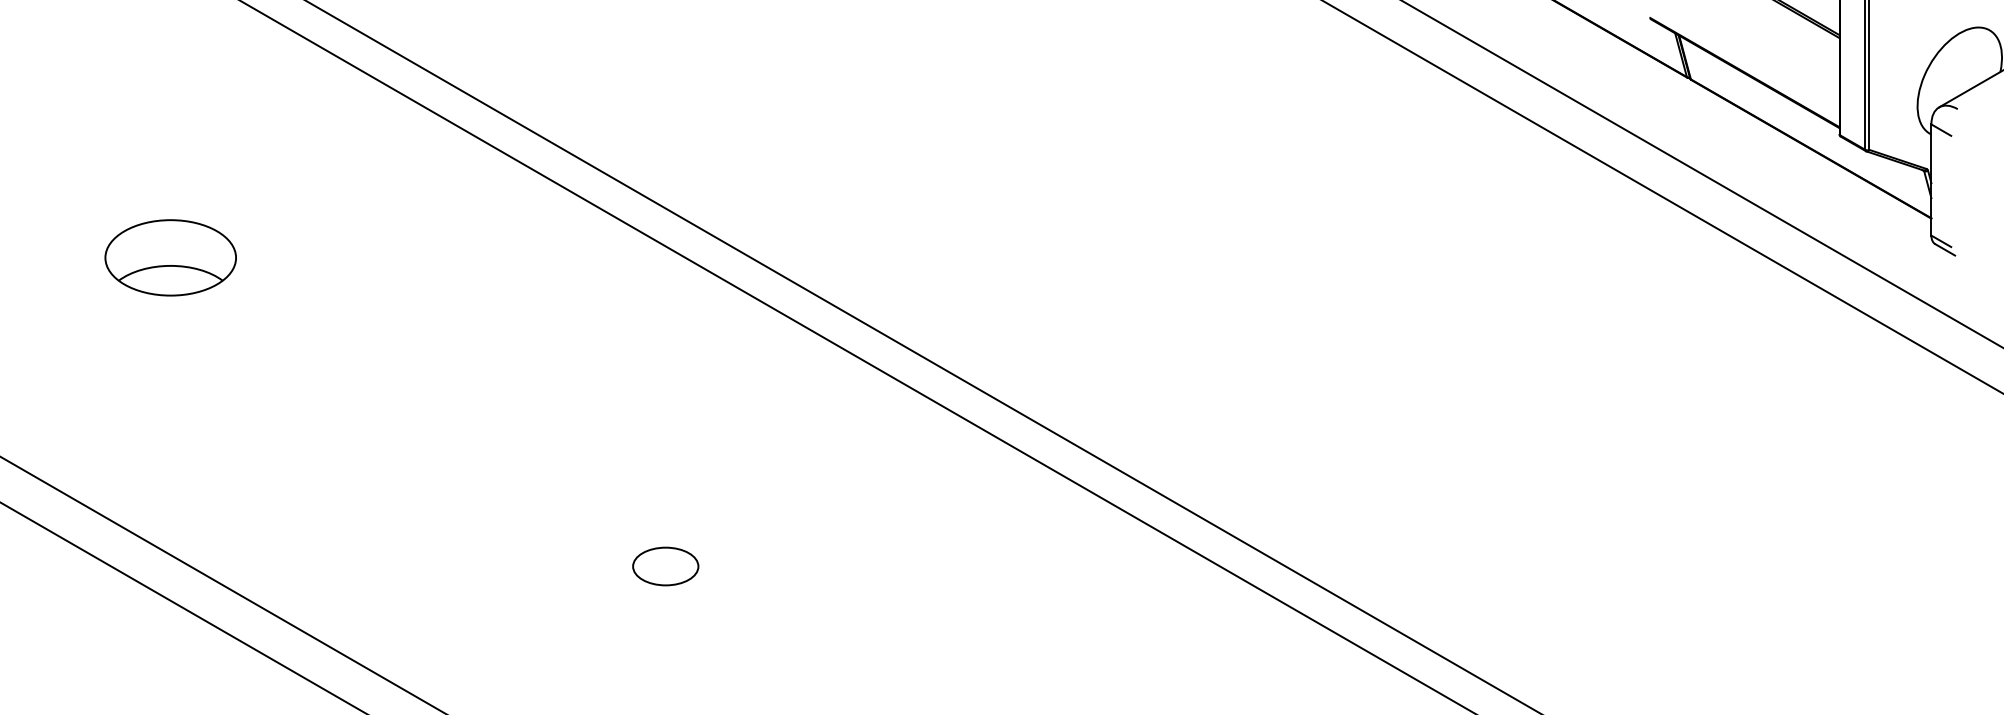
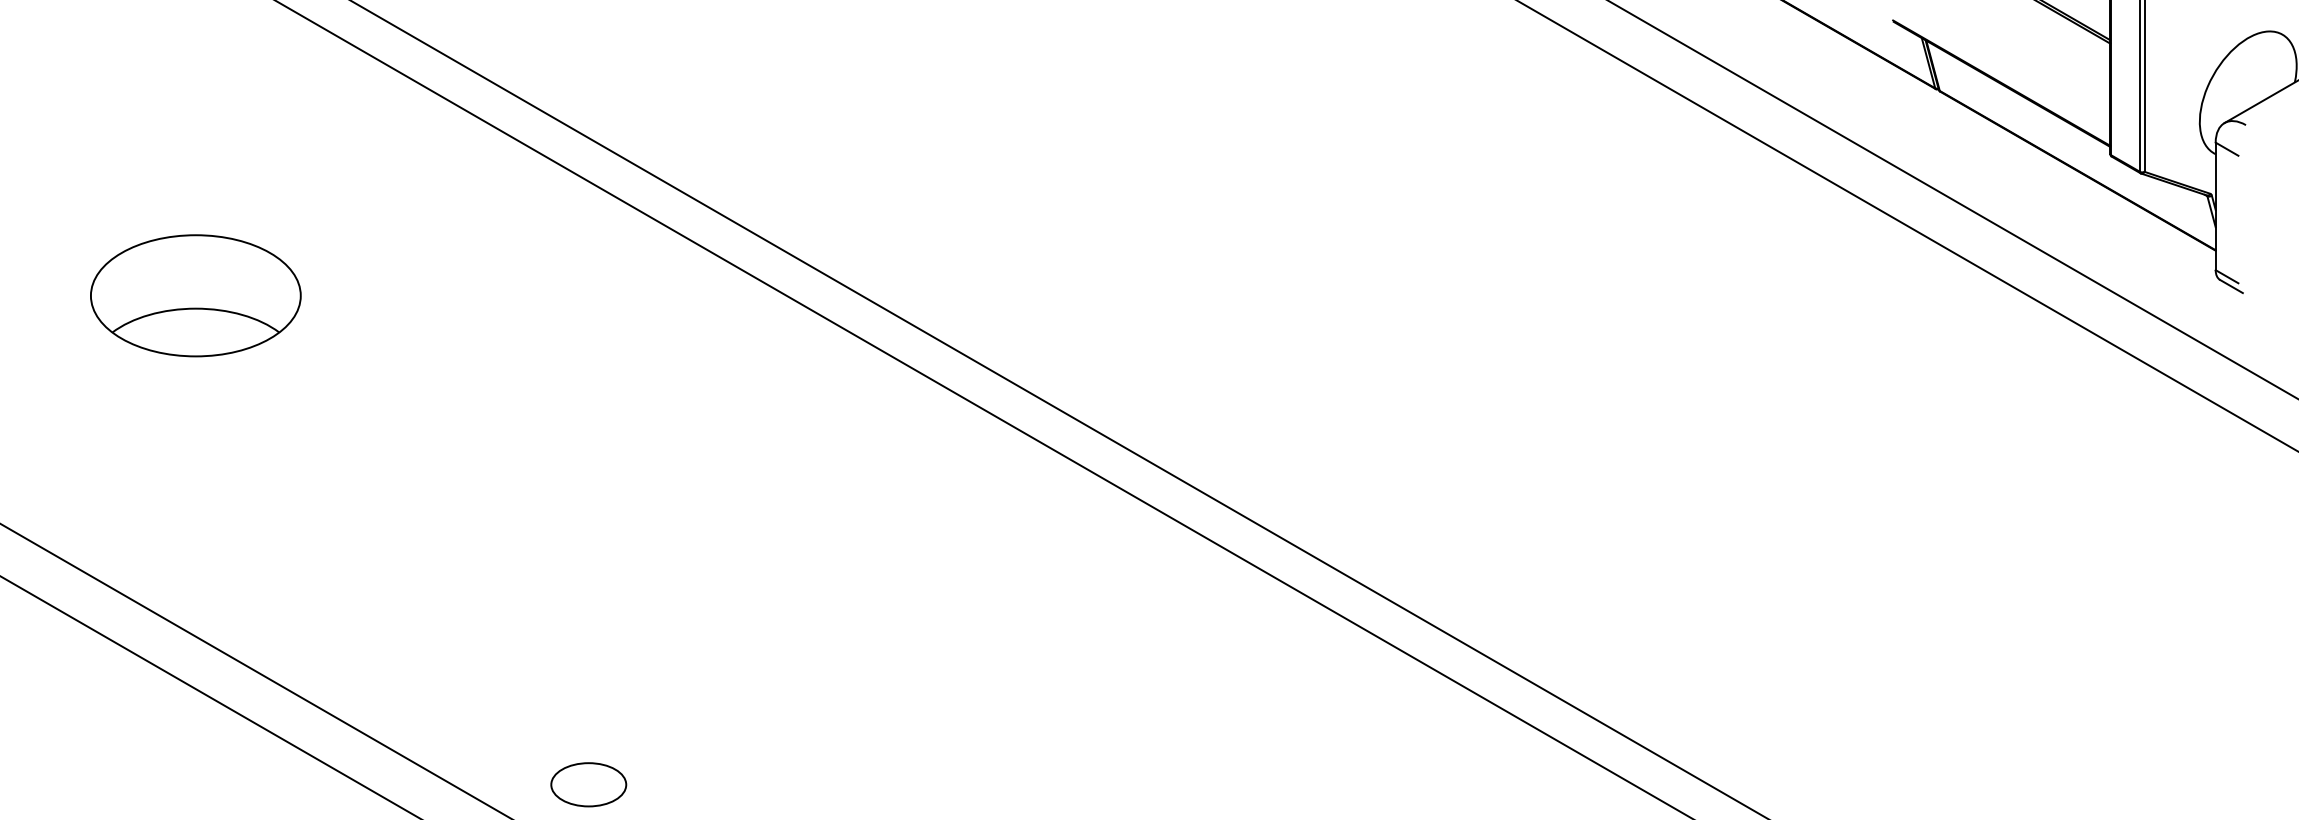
part: (170, 257) -> (195, 295), size x1.4
part: (665, 566) -> (588, 784), moved

